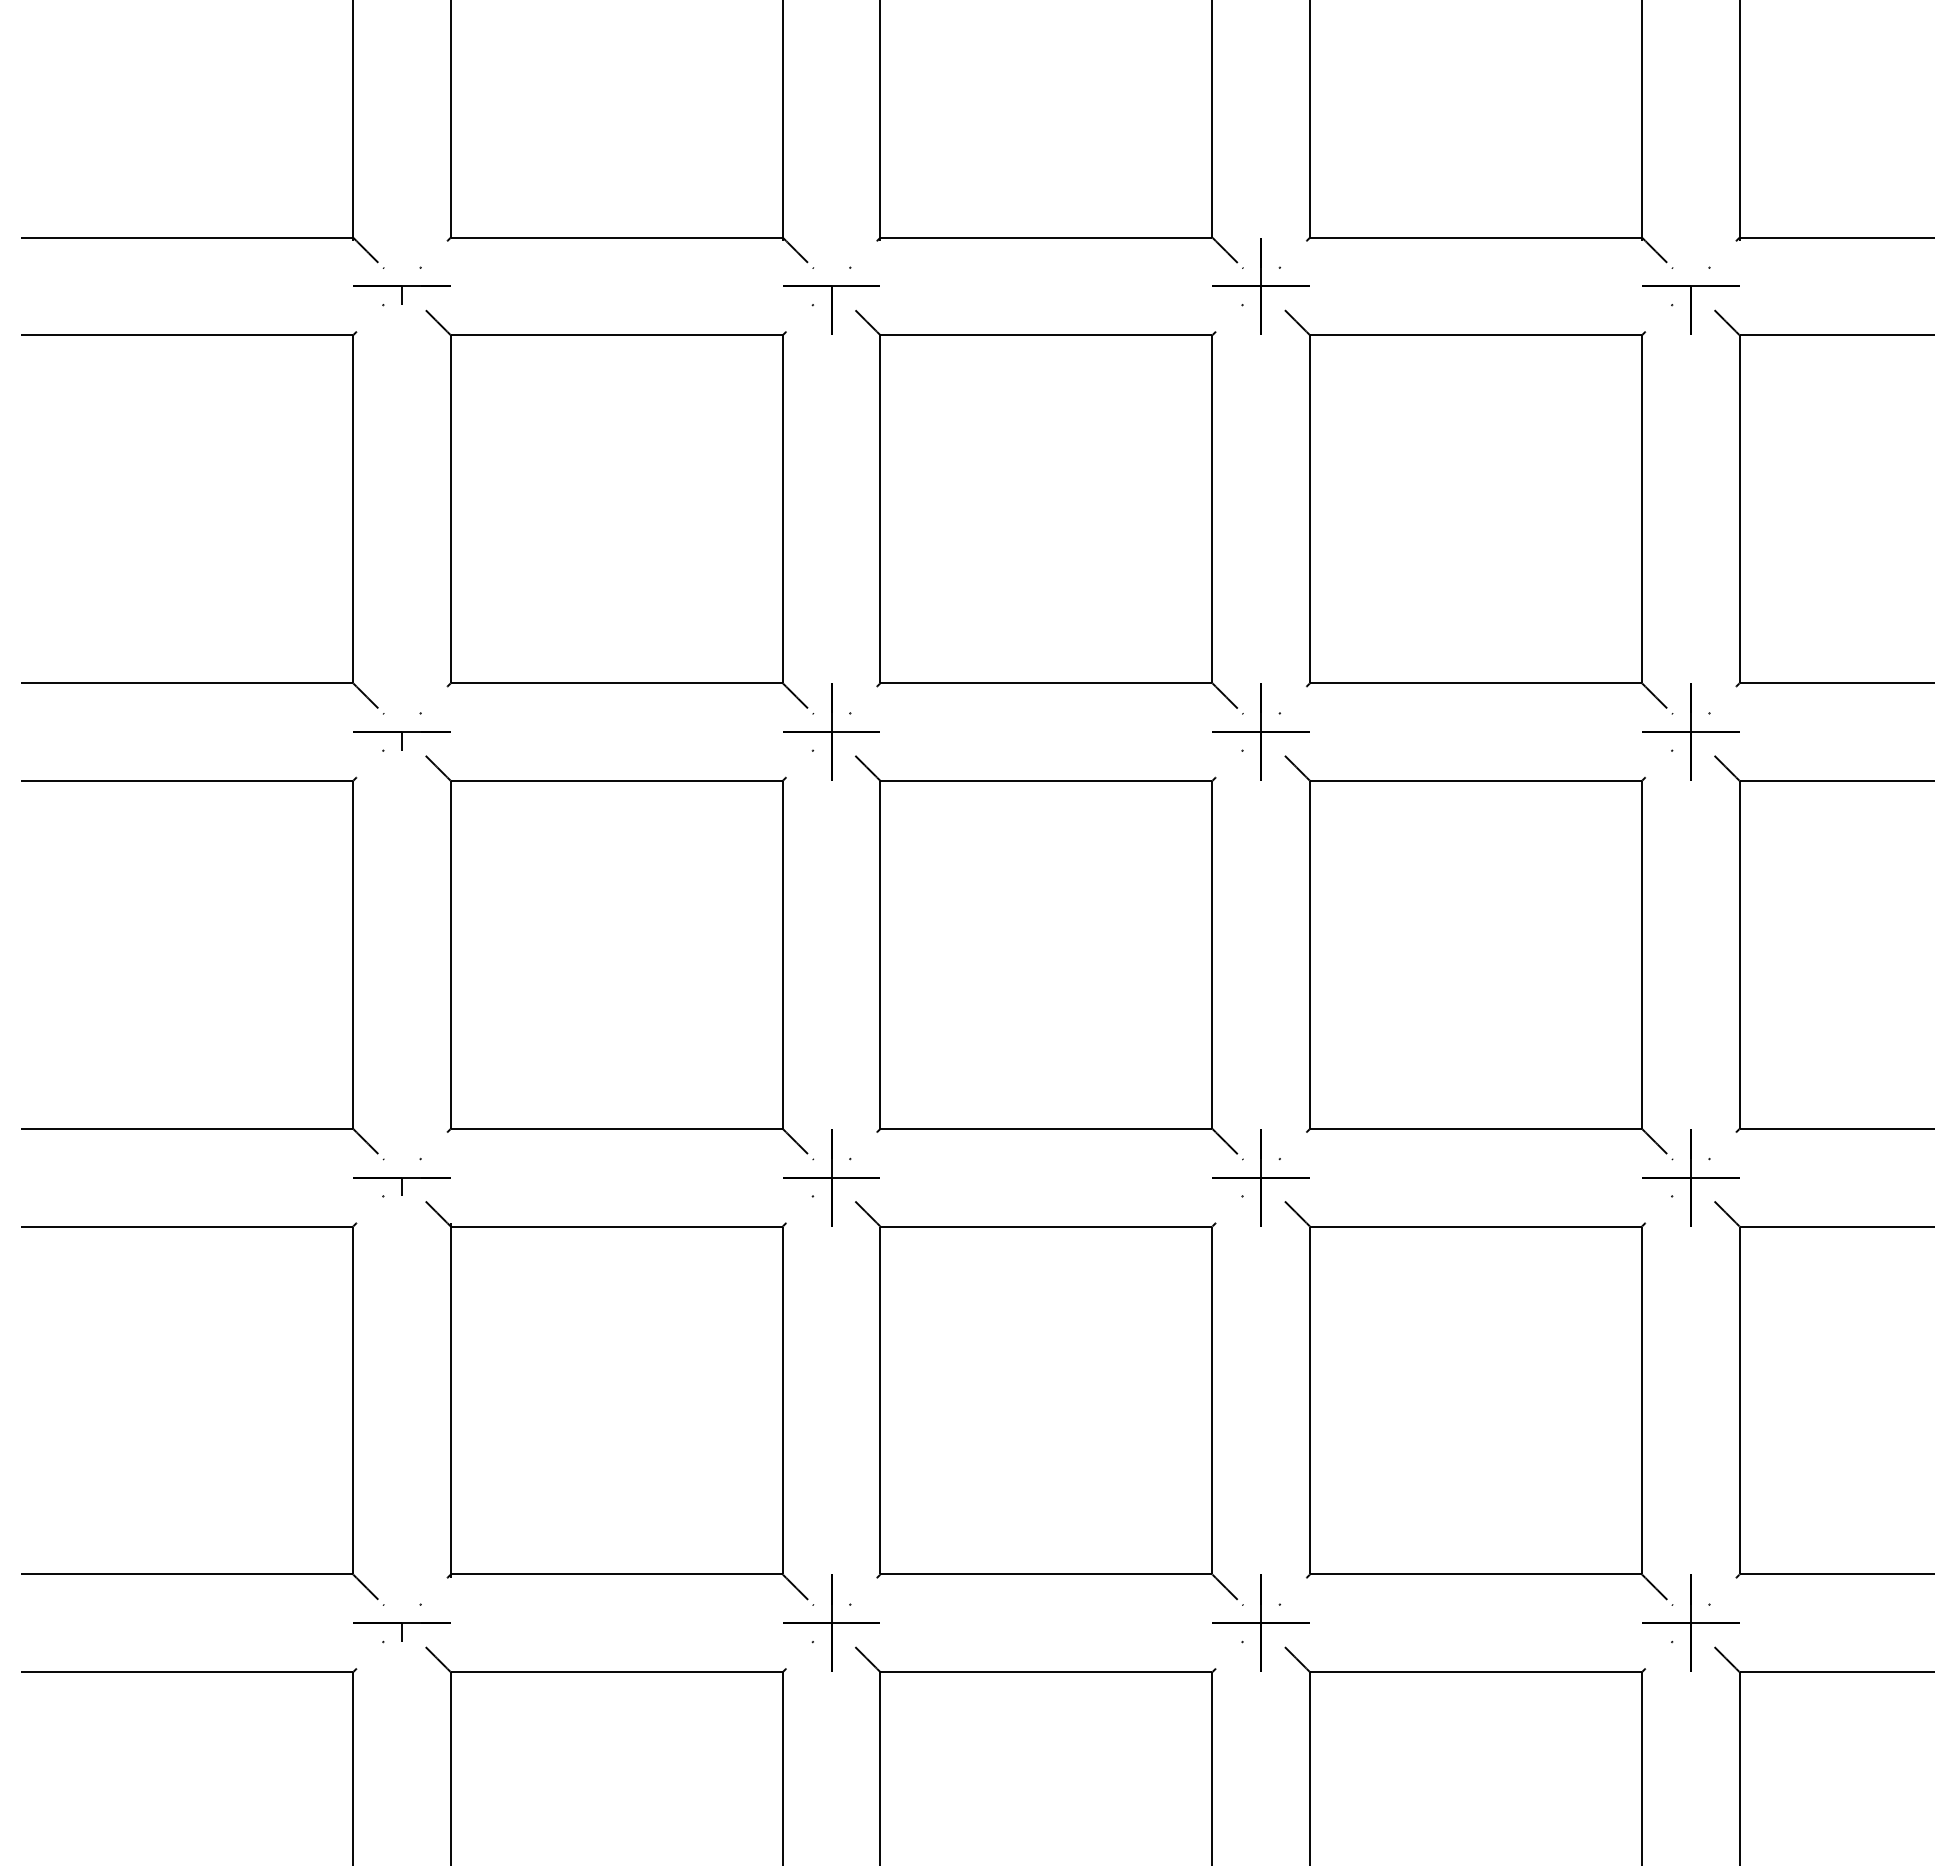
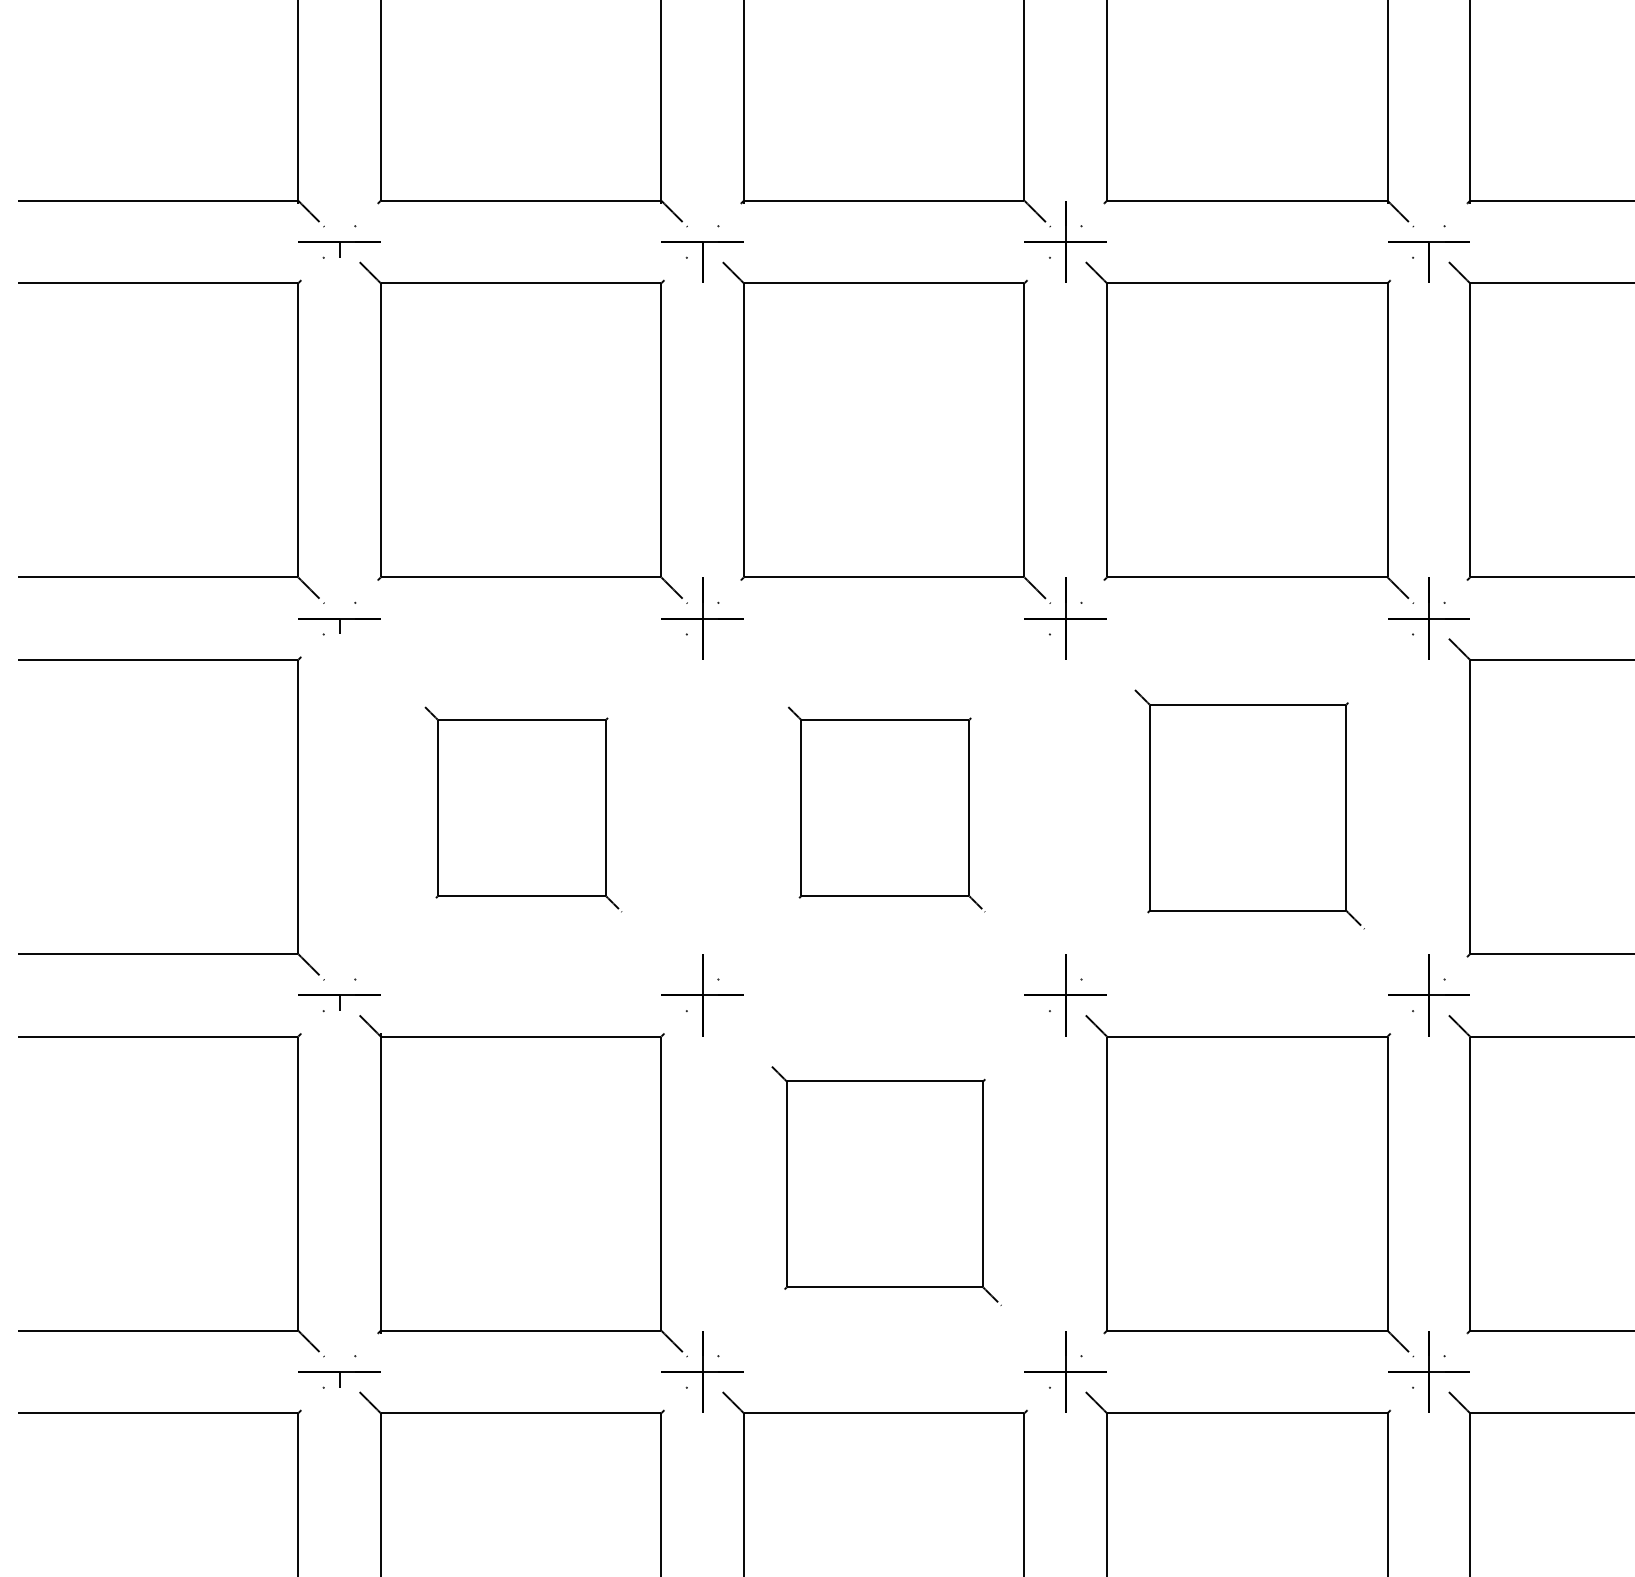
part: (619, 957) -> (523, 809), size x0.6
part: (1049, 957) -> (886, 809), size x0.6
part: (1478, 957) -> (1249, 809), size x0.7
part: (1049, 1403) -> (886, 1186), size x0.7

